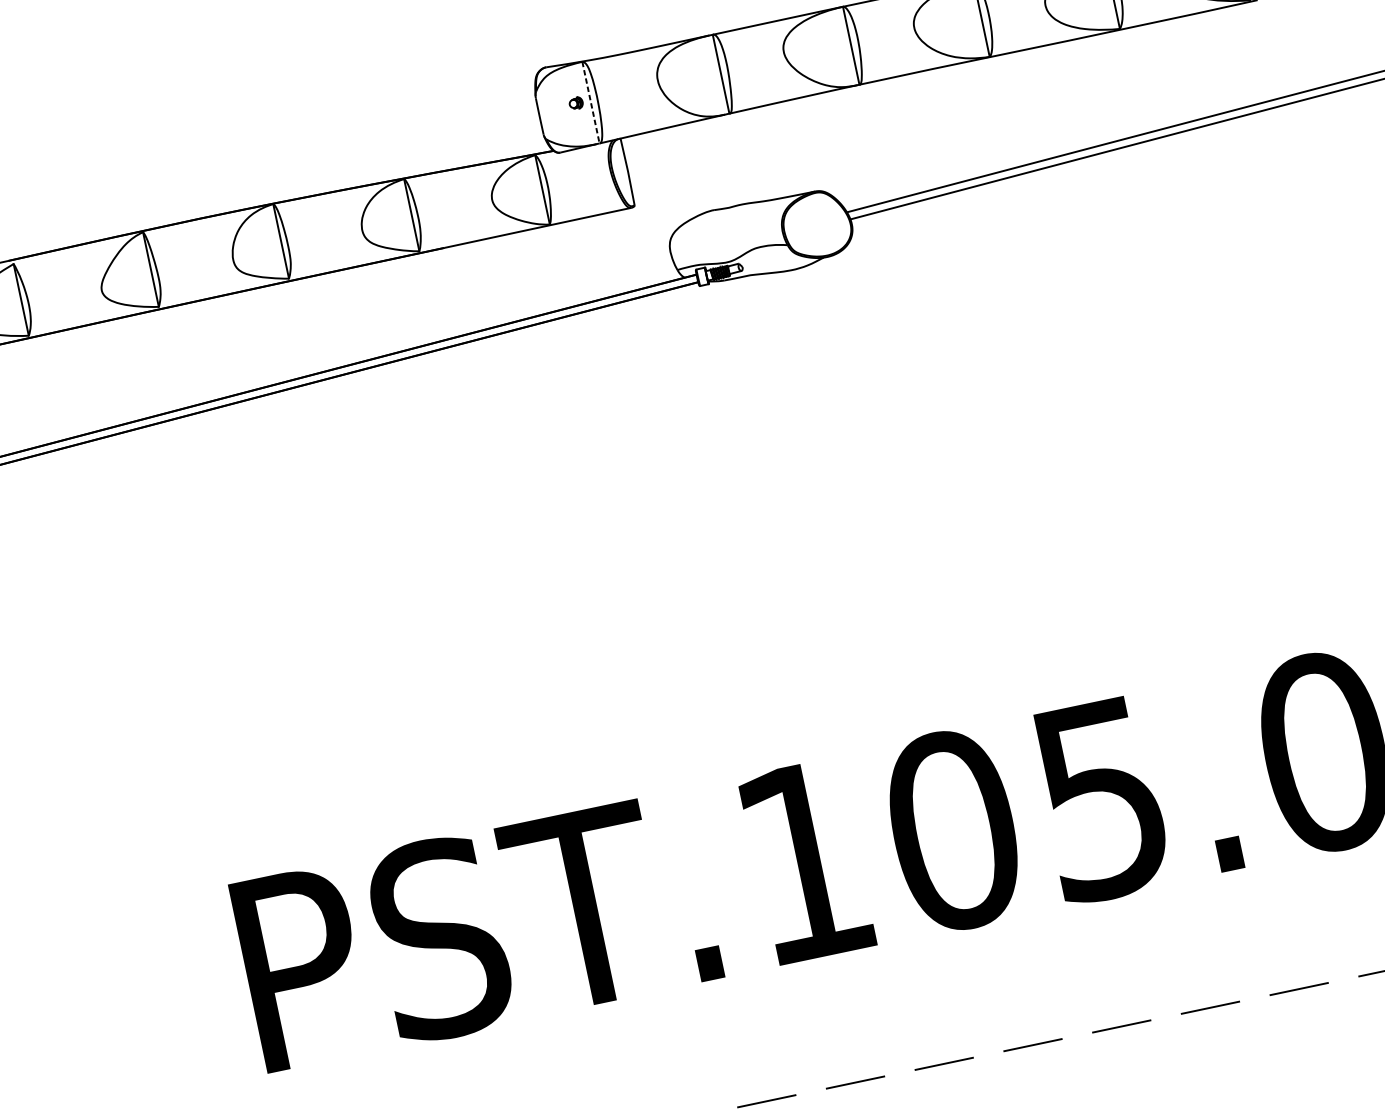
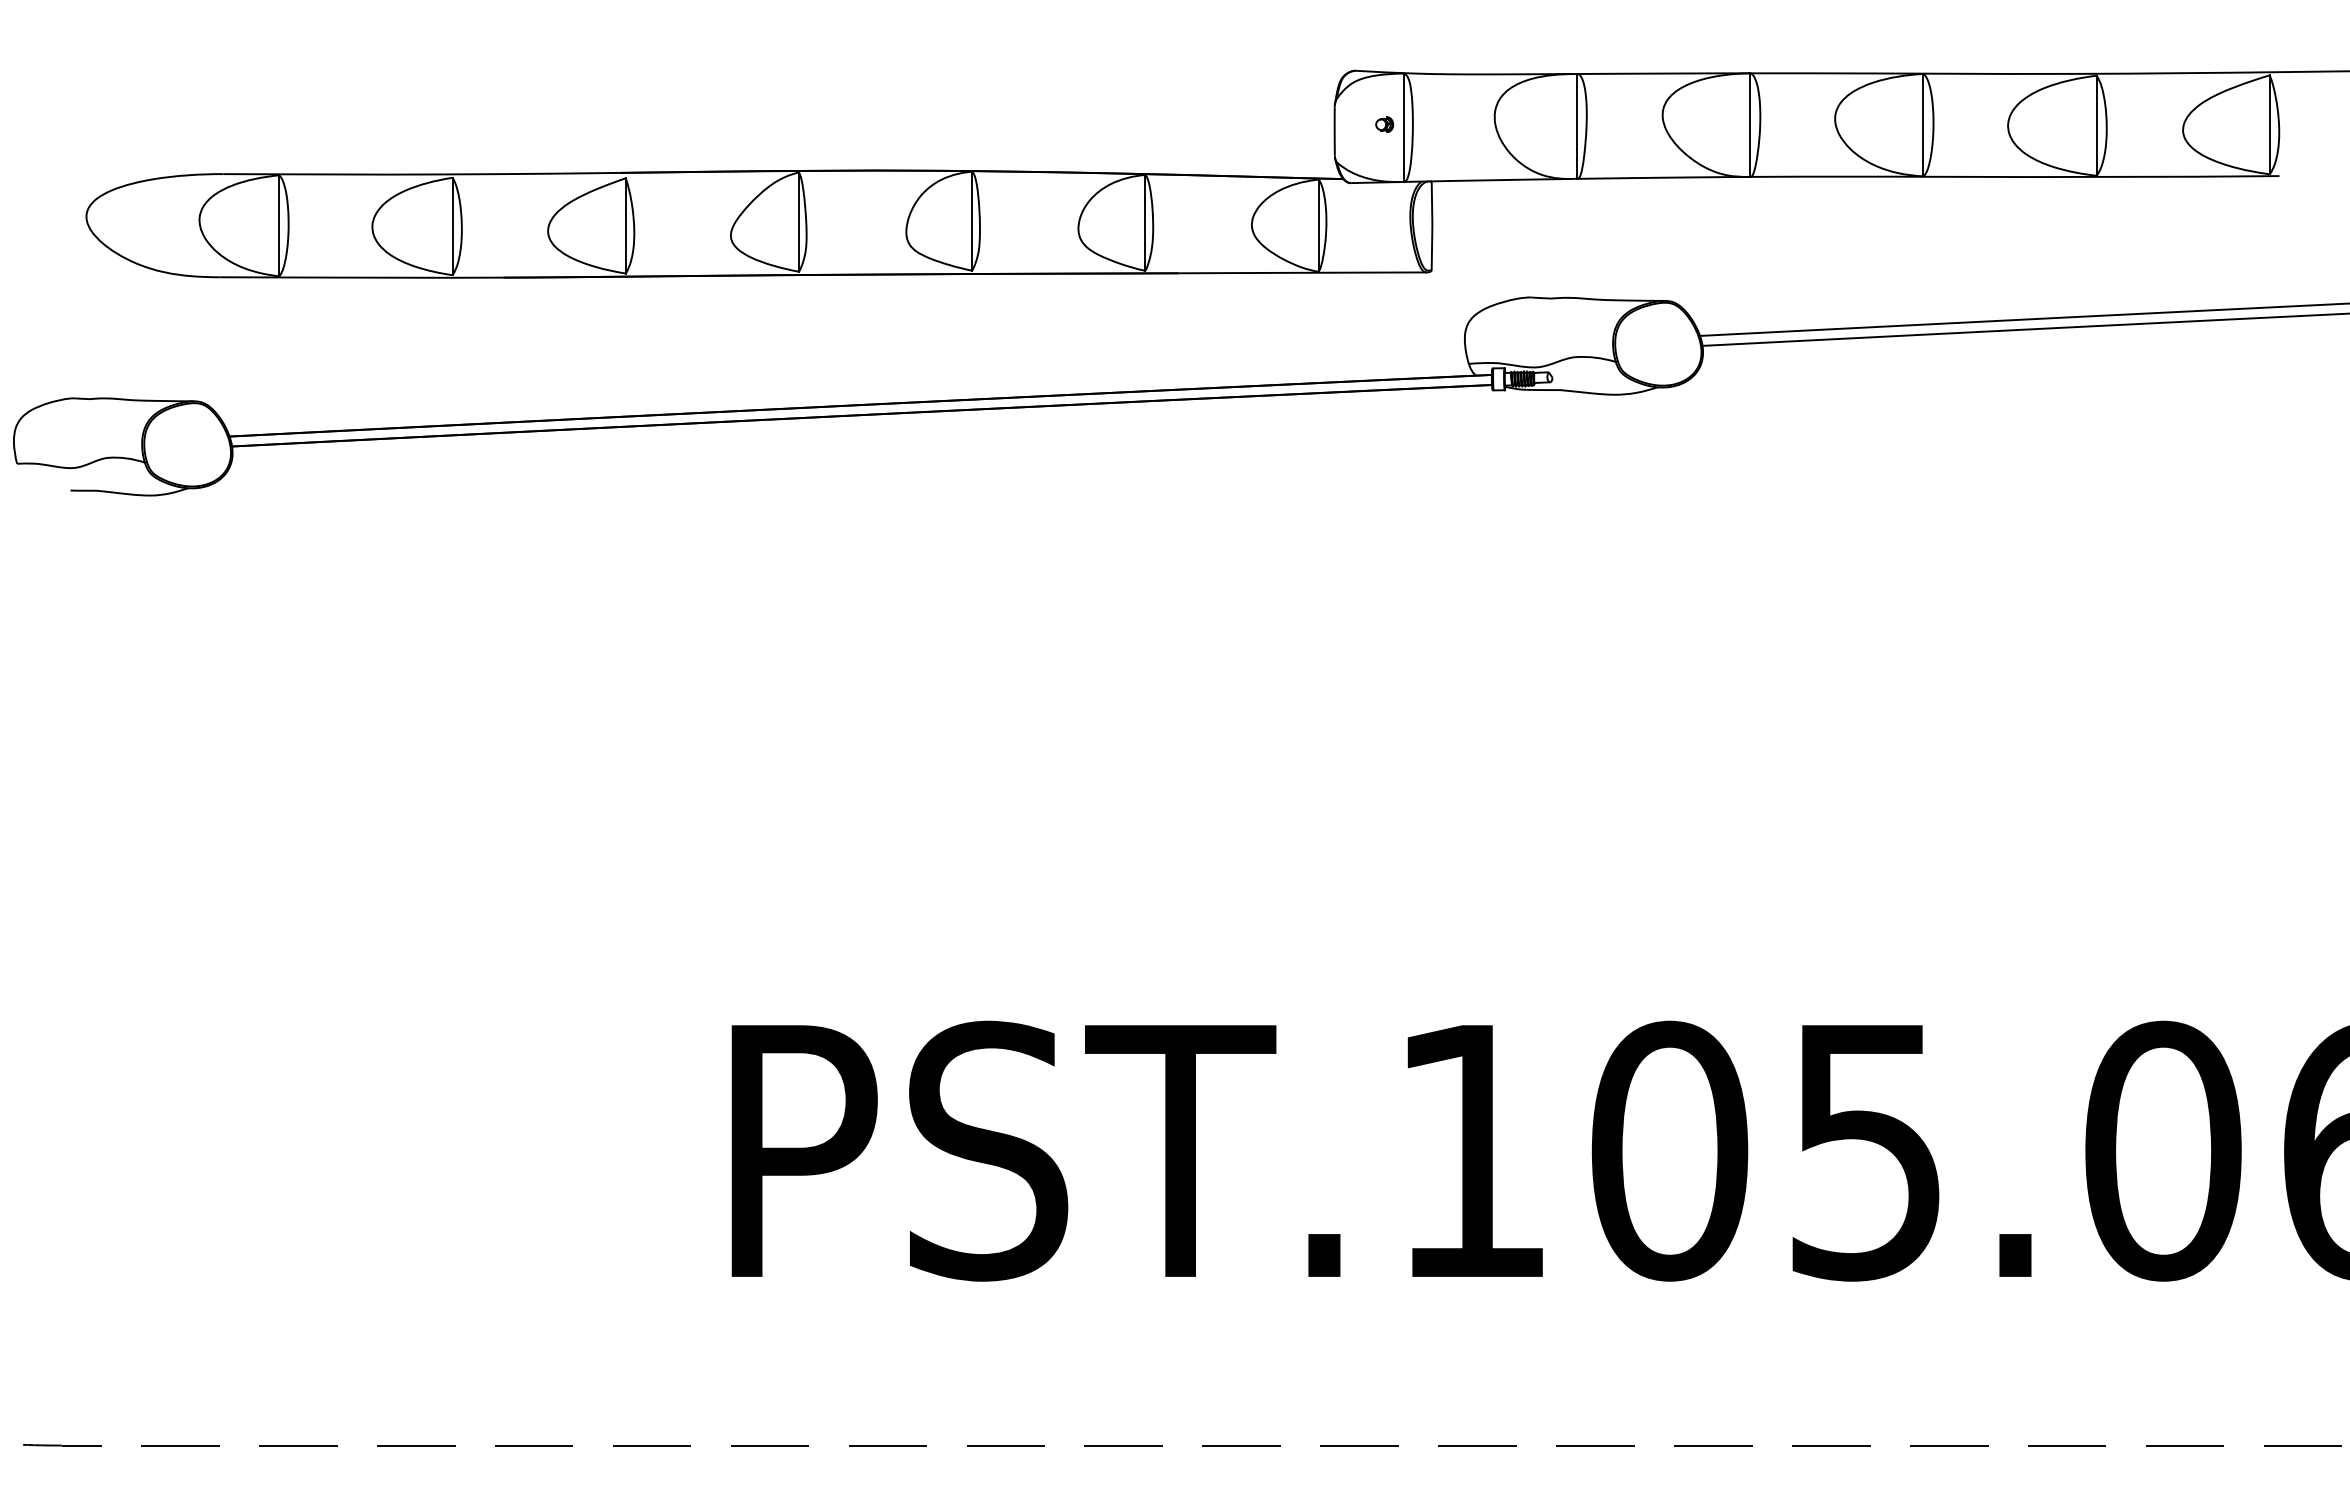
line: (590, 103) -> (1403, 128), dashed -> solid

